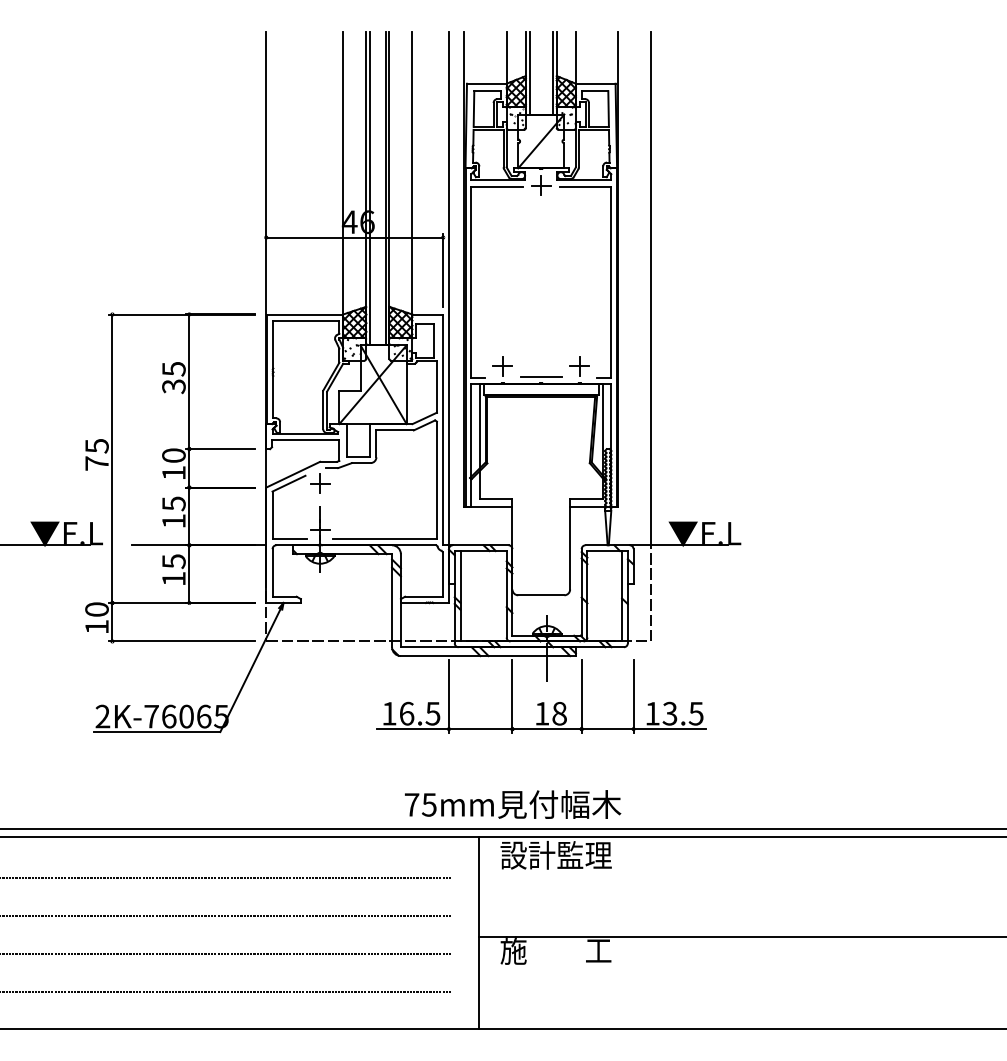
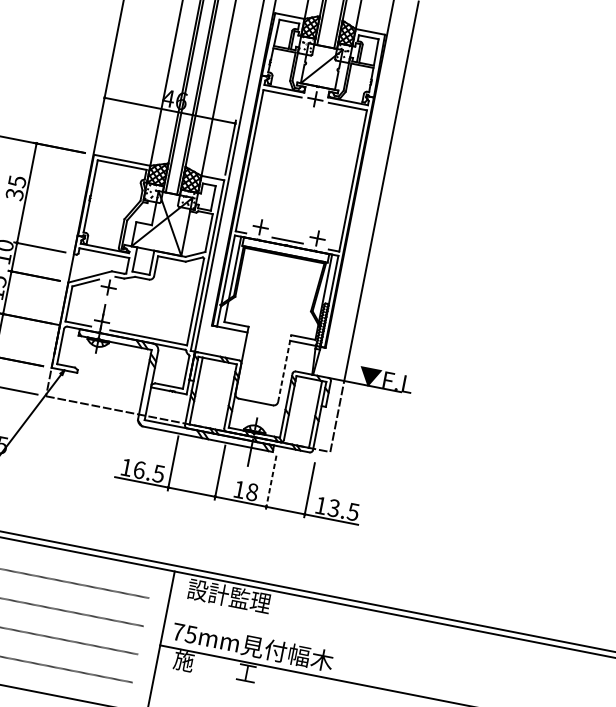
line: (570, 543) -> (285, 368), solid -> dashed
line: (581, 696) -> (271, 482), solid -> dashed
text: (513, 804) -> (253, 646), moved

